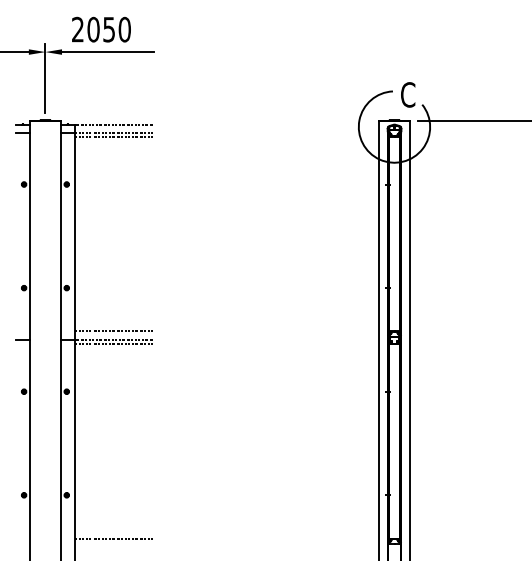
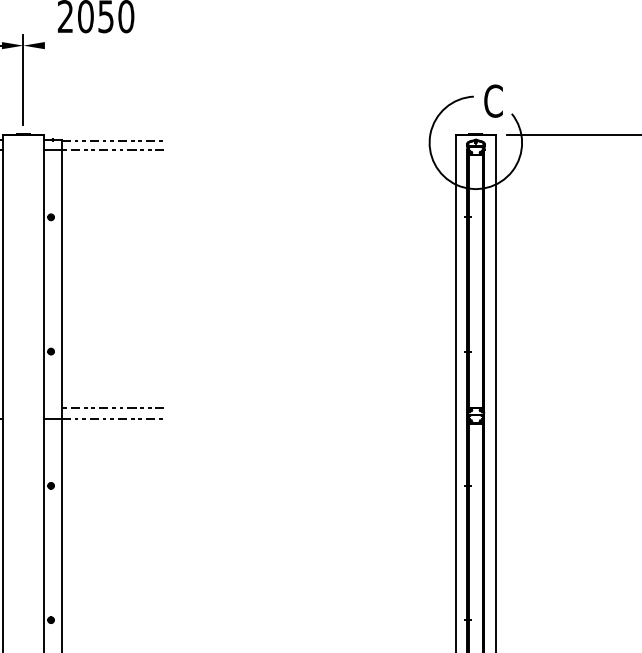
line: (108, 52) -> (105, 46), removed
line: (114, 136) -> (112, 155), removed
line: (114, 343) -> (112, 423), removed

